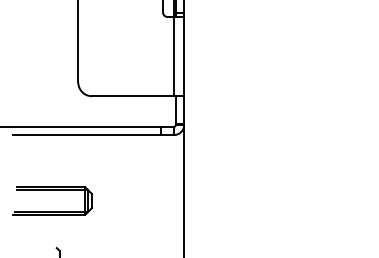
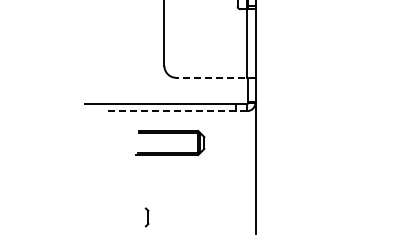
line: (137, 95) -> (215, 77), solid -> dashed
line: (93, 135) -> (177, 111), solid -> dashed
part: (52, 189) -> (170, 133), moved

